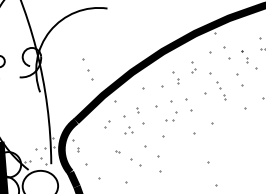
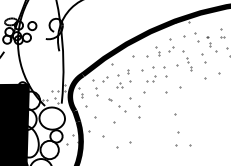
part: (193, 67) -> (171, 45), size x1.67
part: (88, 69) -> (95, 87), moved

